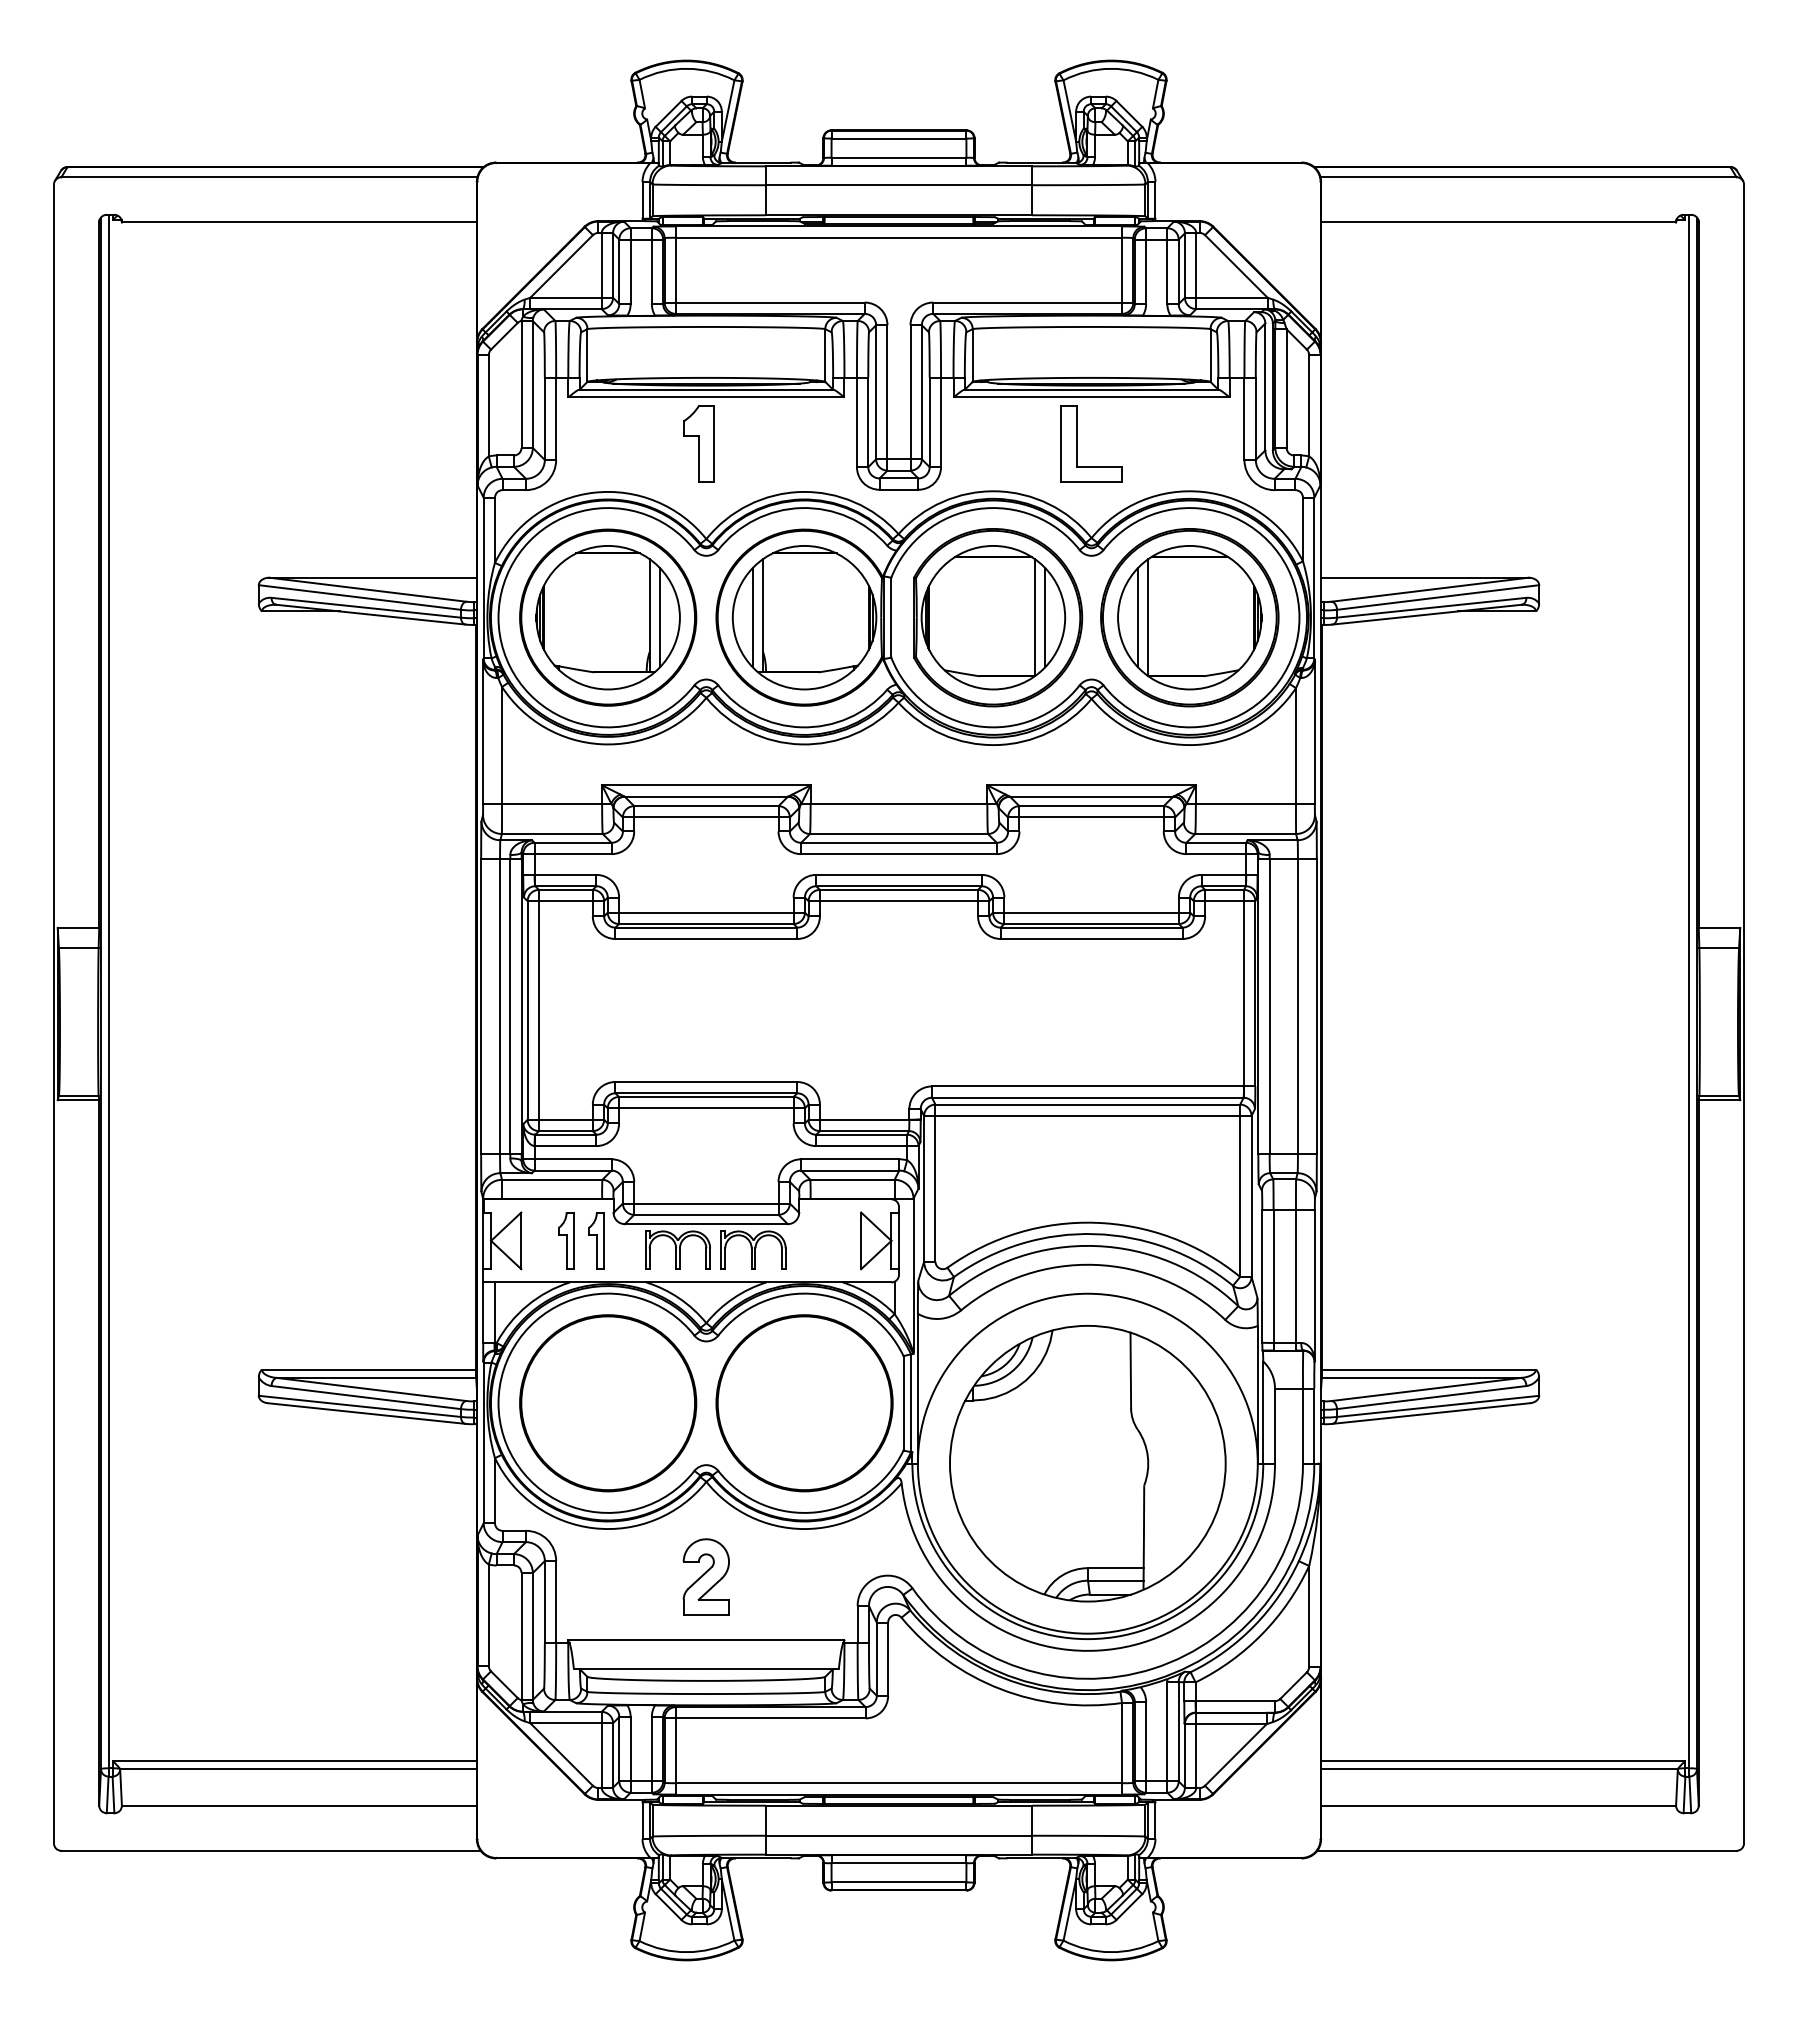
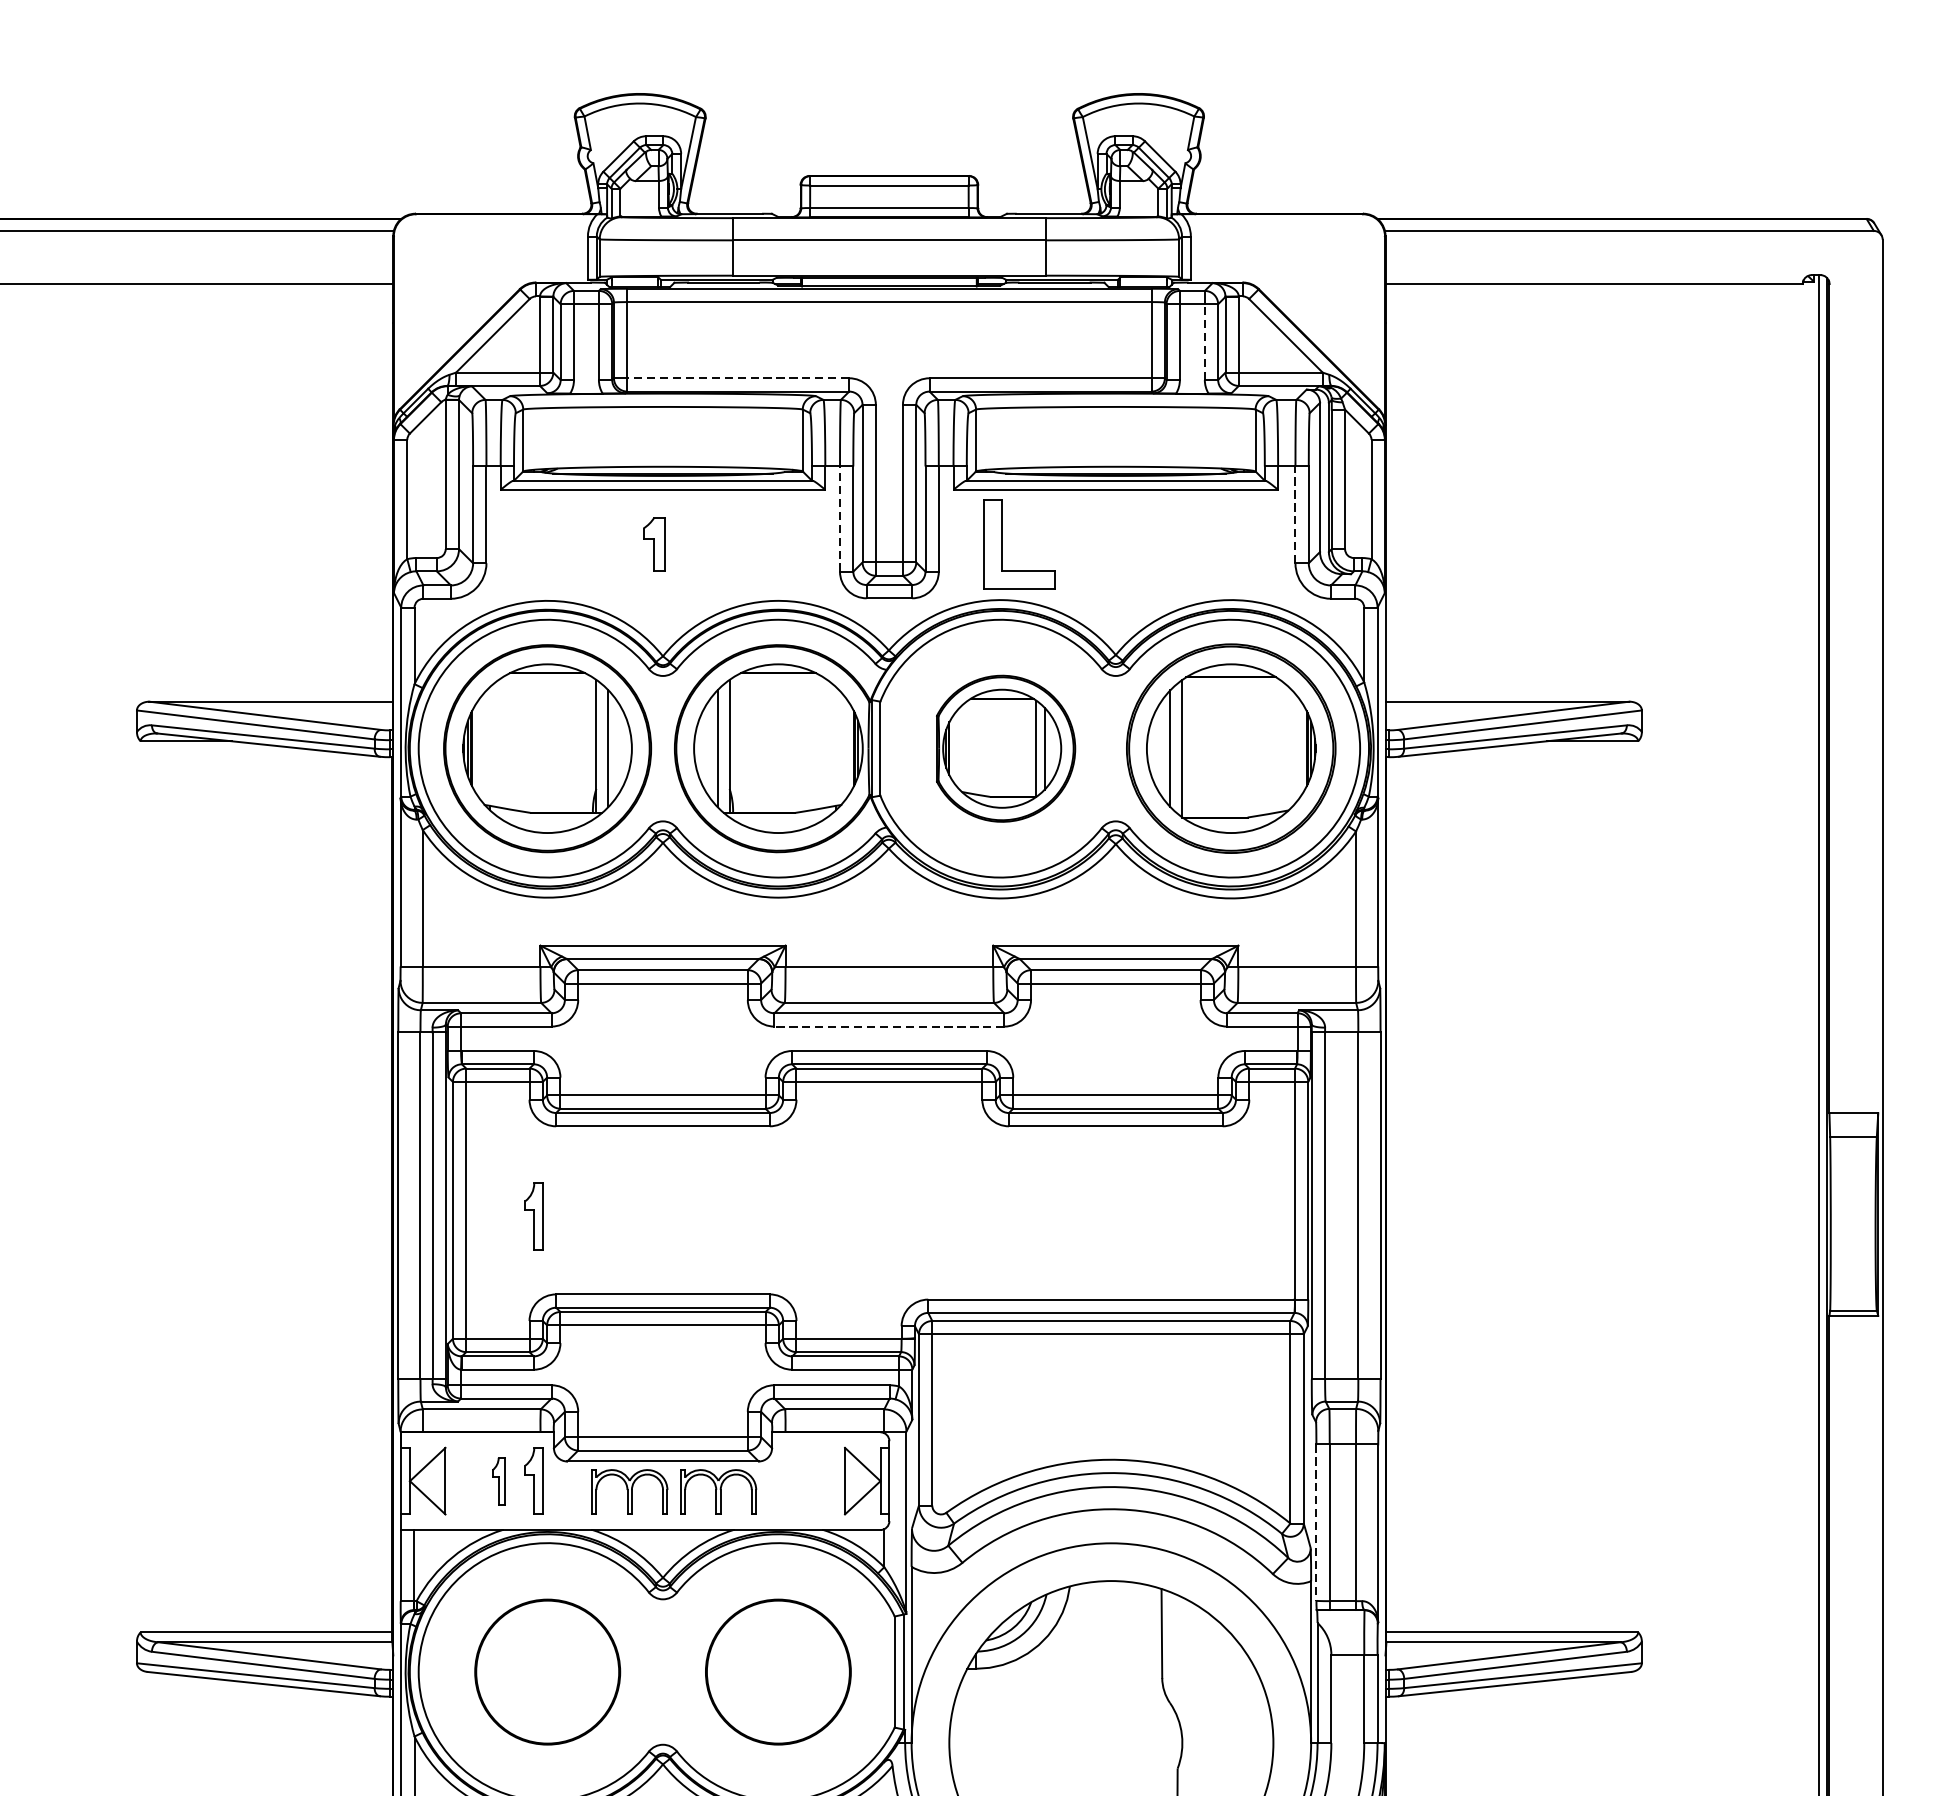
line: (1167, 271) -> (1205, 341), solid -> dashed
line: (769, 302) -> (737, 378), solid -> dashed
line: (1244, 418) -> (1295, 514), solid -> dashed
line: (856, 422) -> (839, 519), solid -> dashed
part: (698, 443) -> (653, 543), size x0.6
part: (1077, 443) -> (1002, 543), moved
part: (998, 617) -> (1006, 748), size x0.7
line: (899, 854) -> (890, 1027), solid -> dashed
part: (596, 1015) -> (533, 1216), added
part: (566, 1240) -> (498, 1480), size x0.7
line: (1262, 1276) -> (1316, 1523), solid -> dashed
part: (608, 1403) -> (547, 1672), size x0.7
circle: (804, 1403) -> (778, 1672), size x0.7

